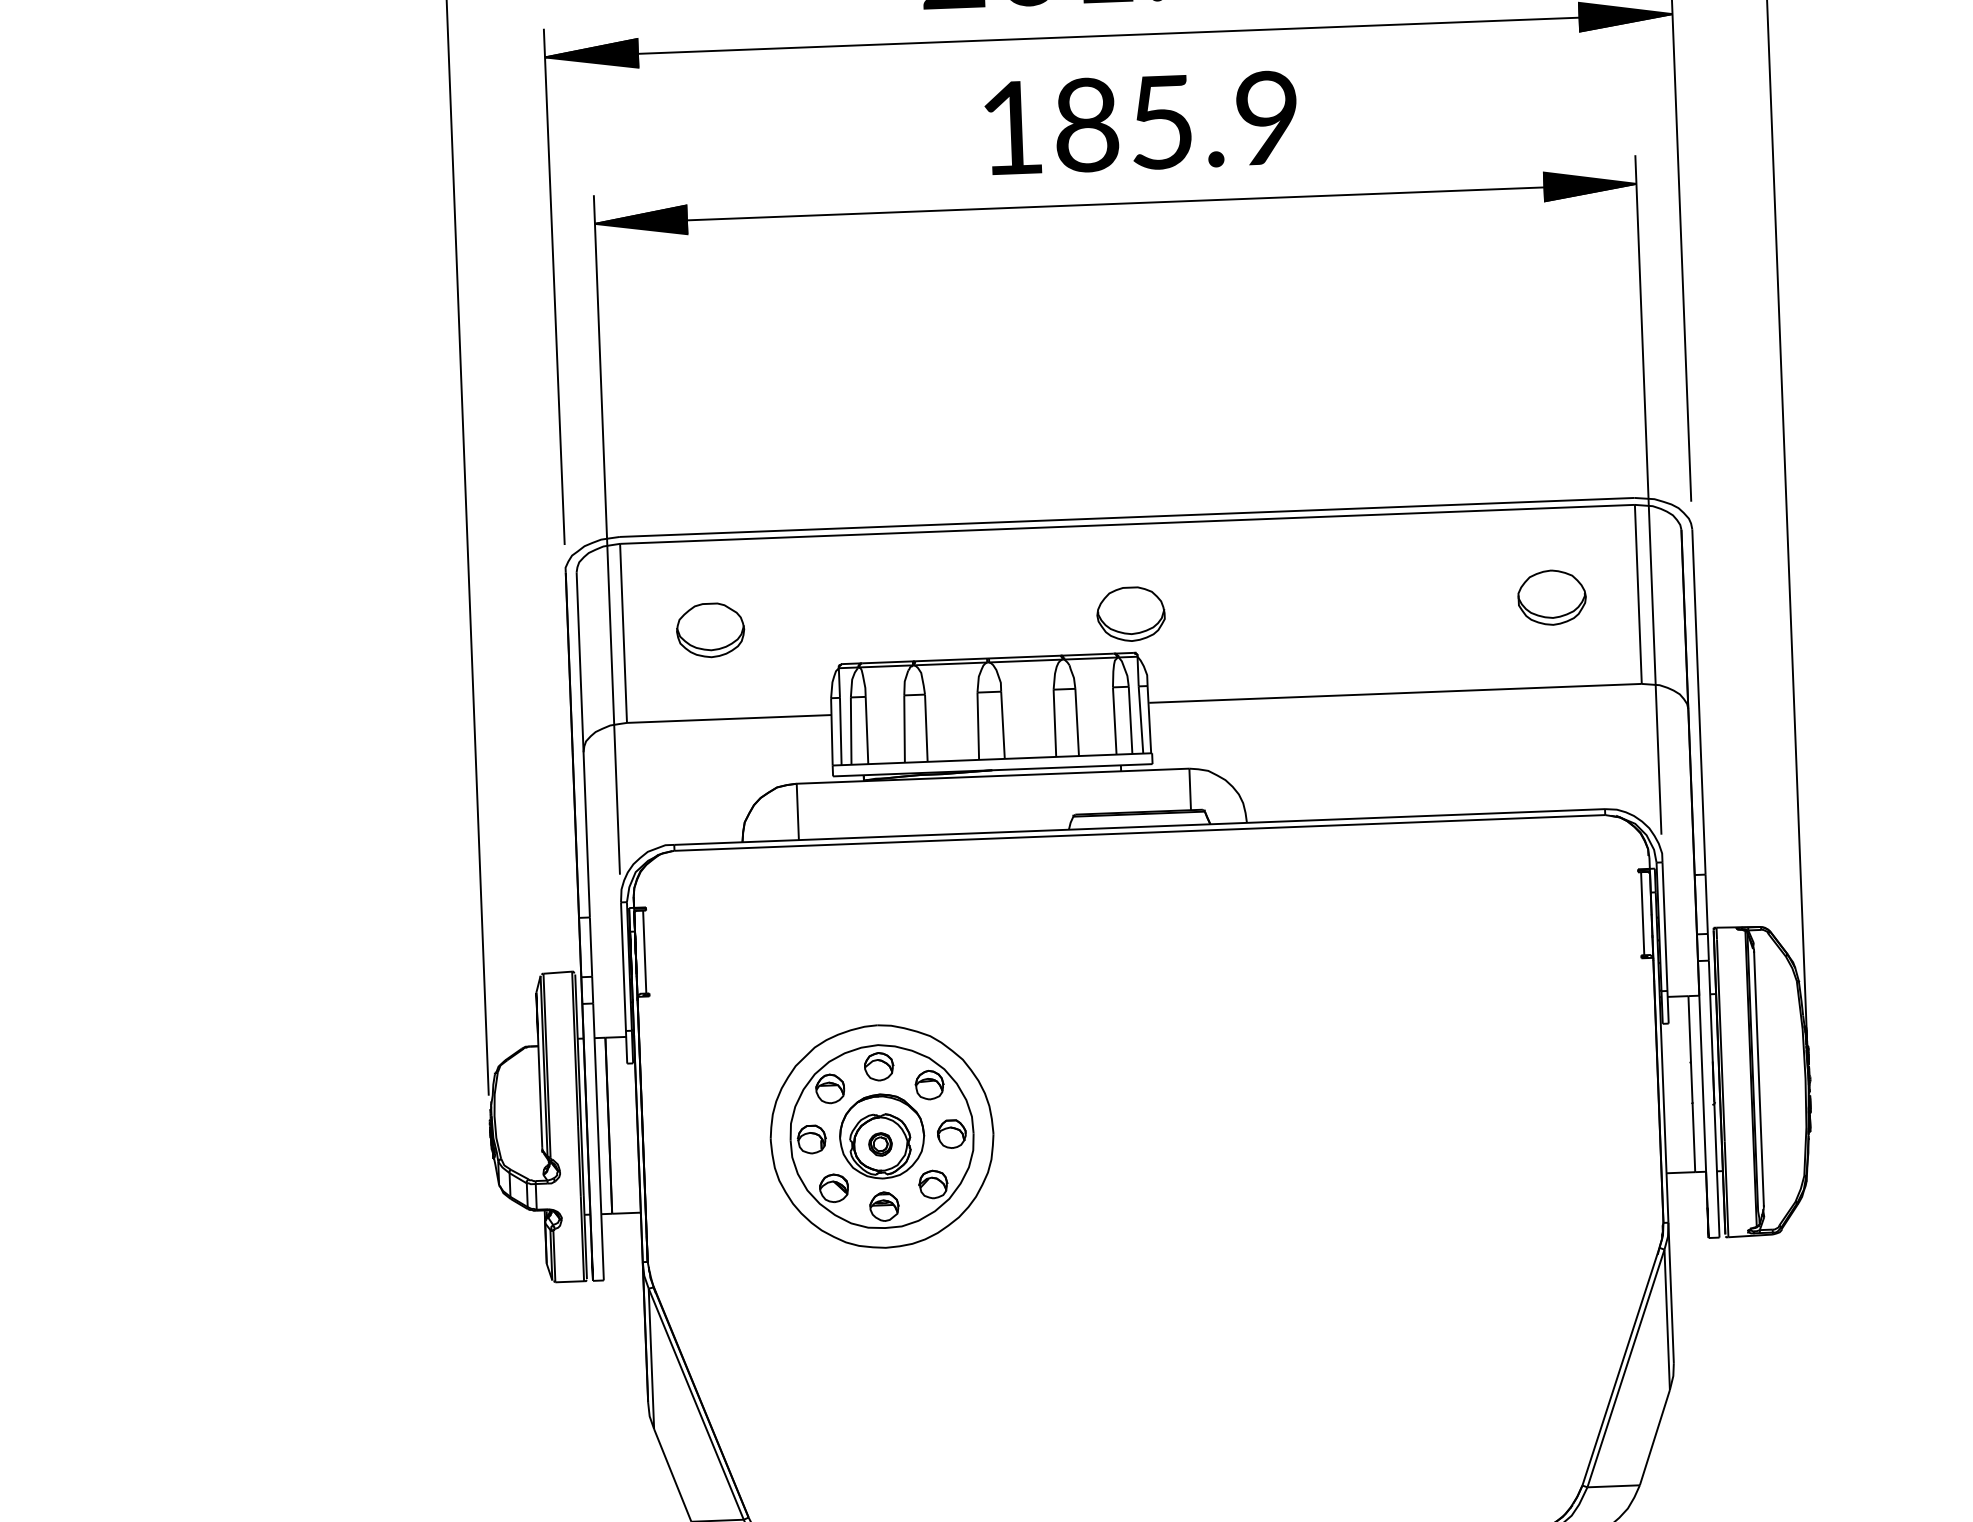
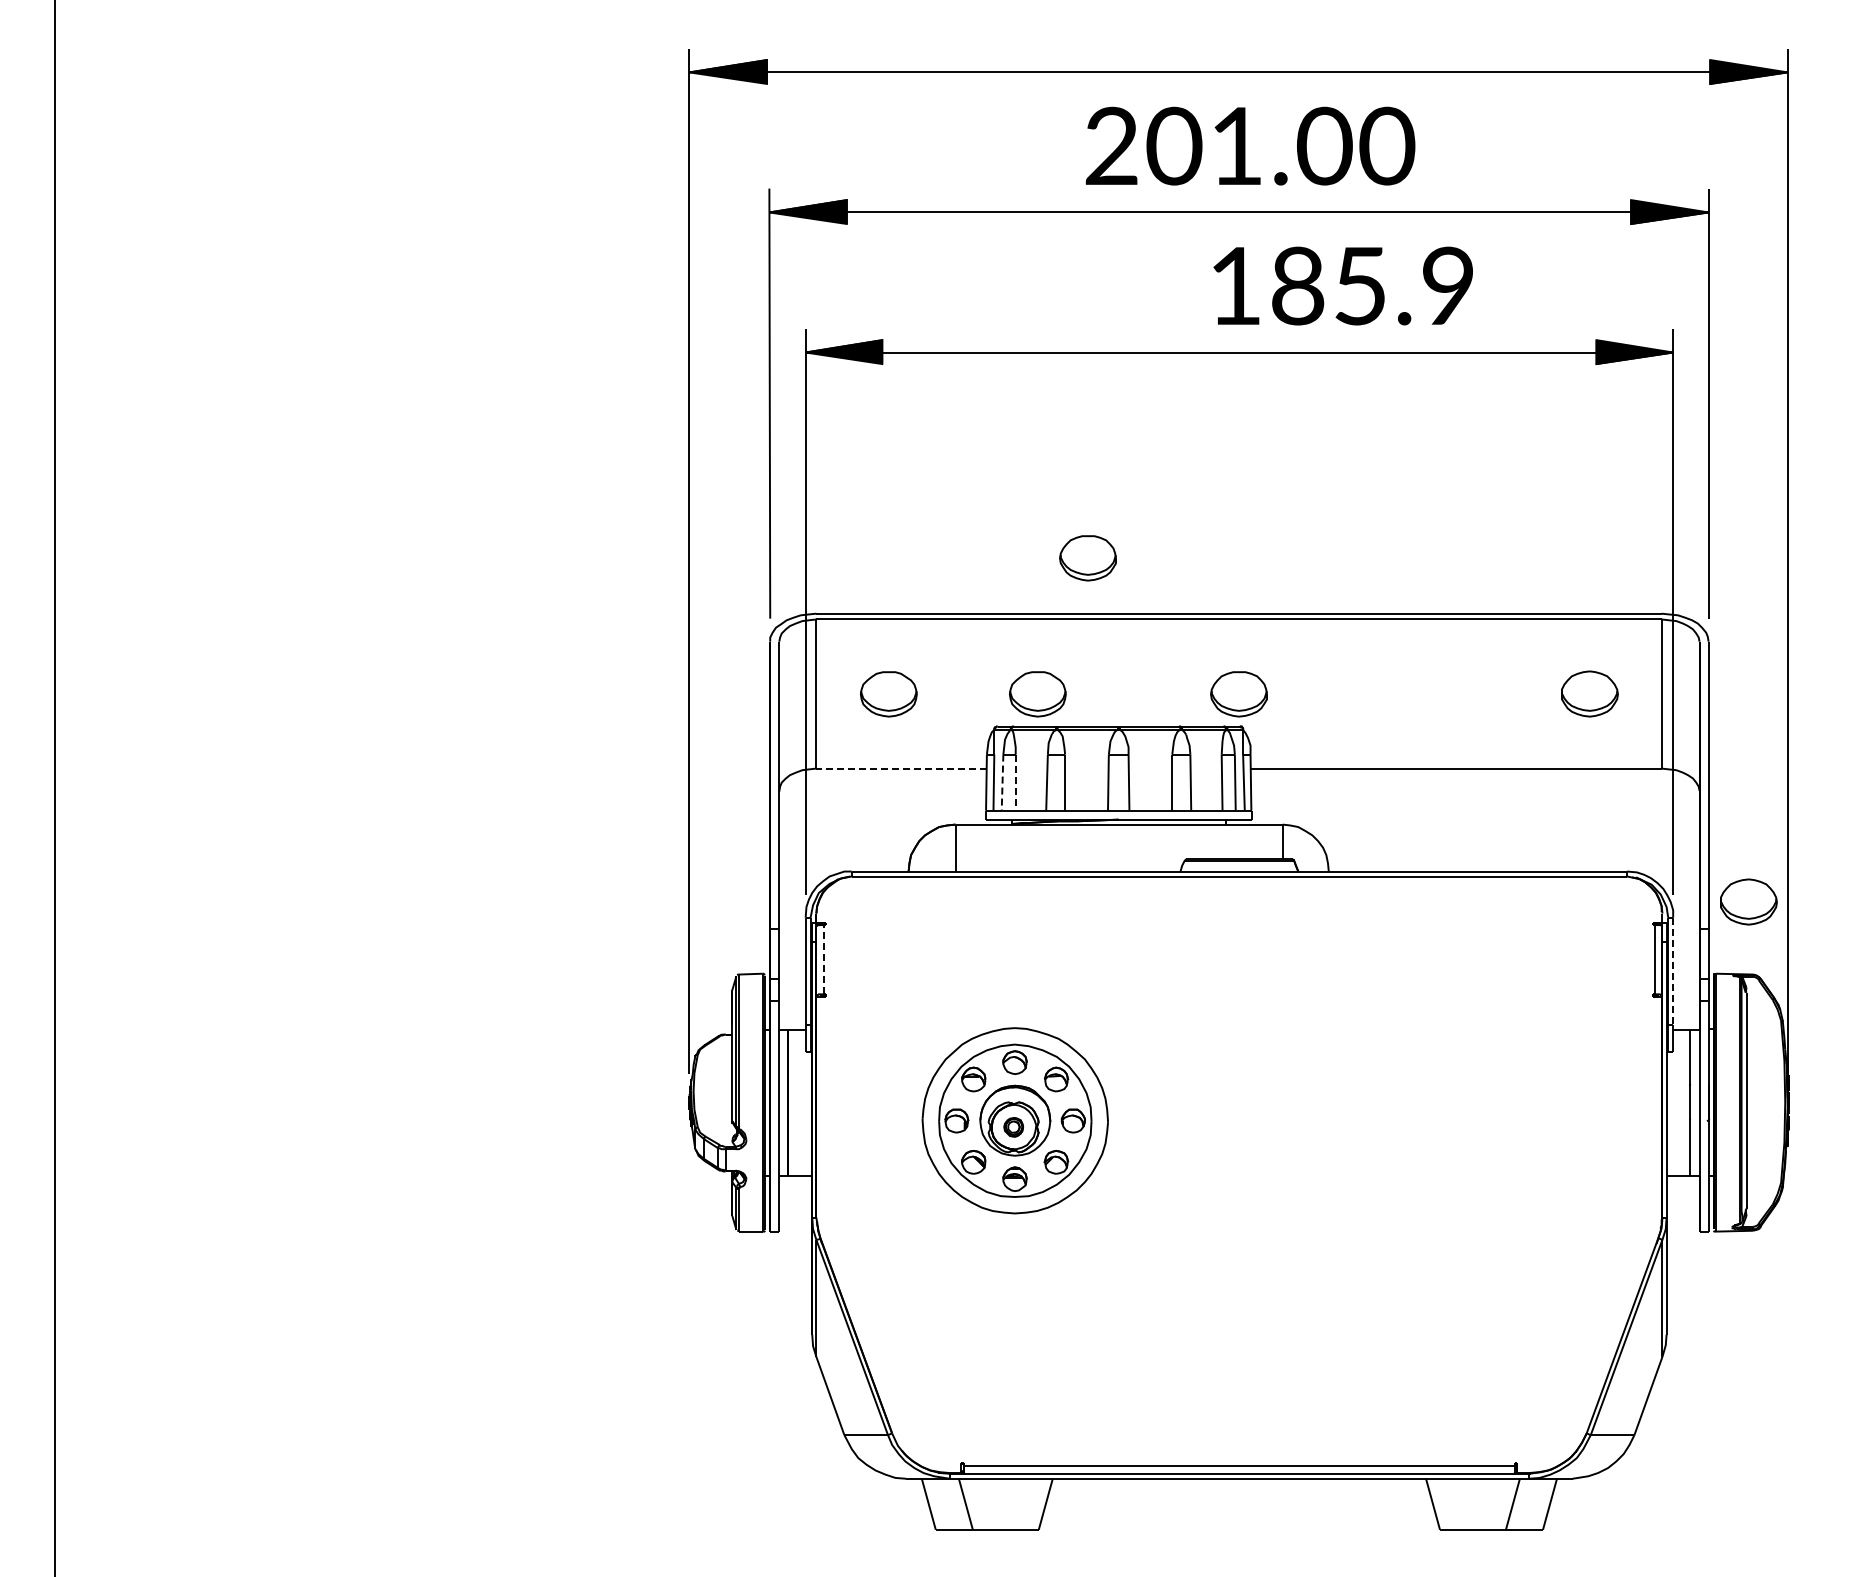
text: (1140, 122) -> (1342, 285), moved
part: (942, 458) -> (1087, 558), added
part: (889, 623) -> (1037, 694), added
line: (729, 718) -> (901, 768), solid -> dashed
line: (866, 731) -> (1015, 783), solid -> dashed
line: (851, 732) -> (1002, 783), solid -> dashed
part: (1752, 839) -> (1748, 901), added
line: (1665, 926) -> (1673, 971), solid -> dashed
line: (644, 951) -> (823, 959), solid -> dashed

